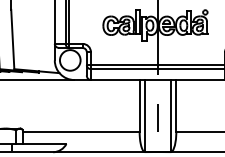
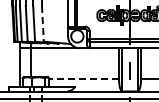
line: (12, 38) -> (42, 23), solid -> dashed
line: (82, 132) -> (84, 79), solid -> dashed

